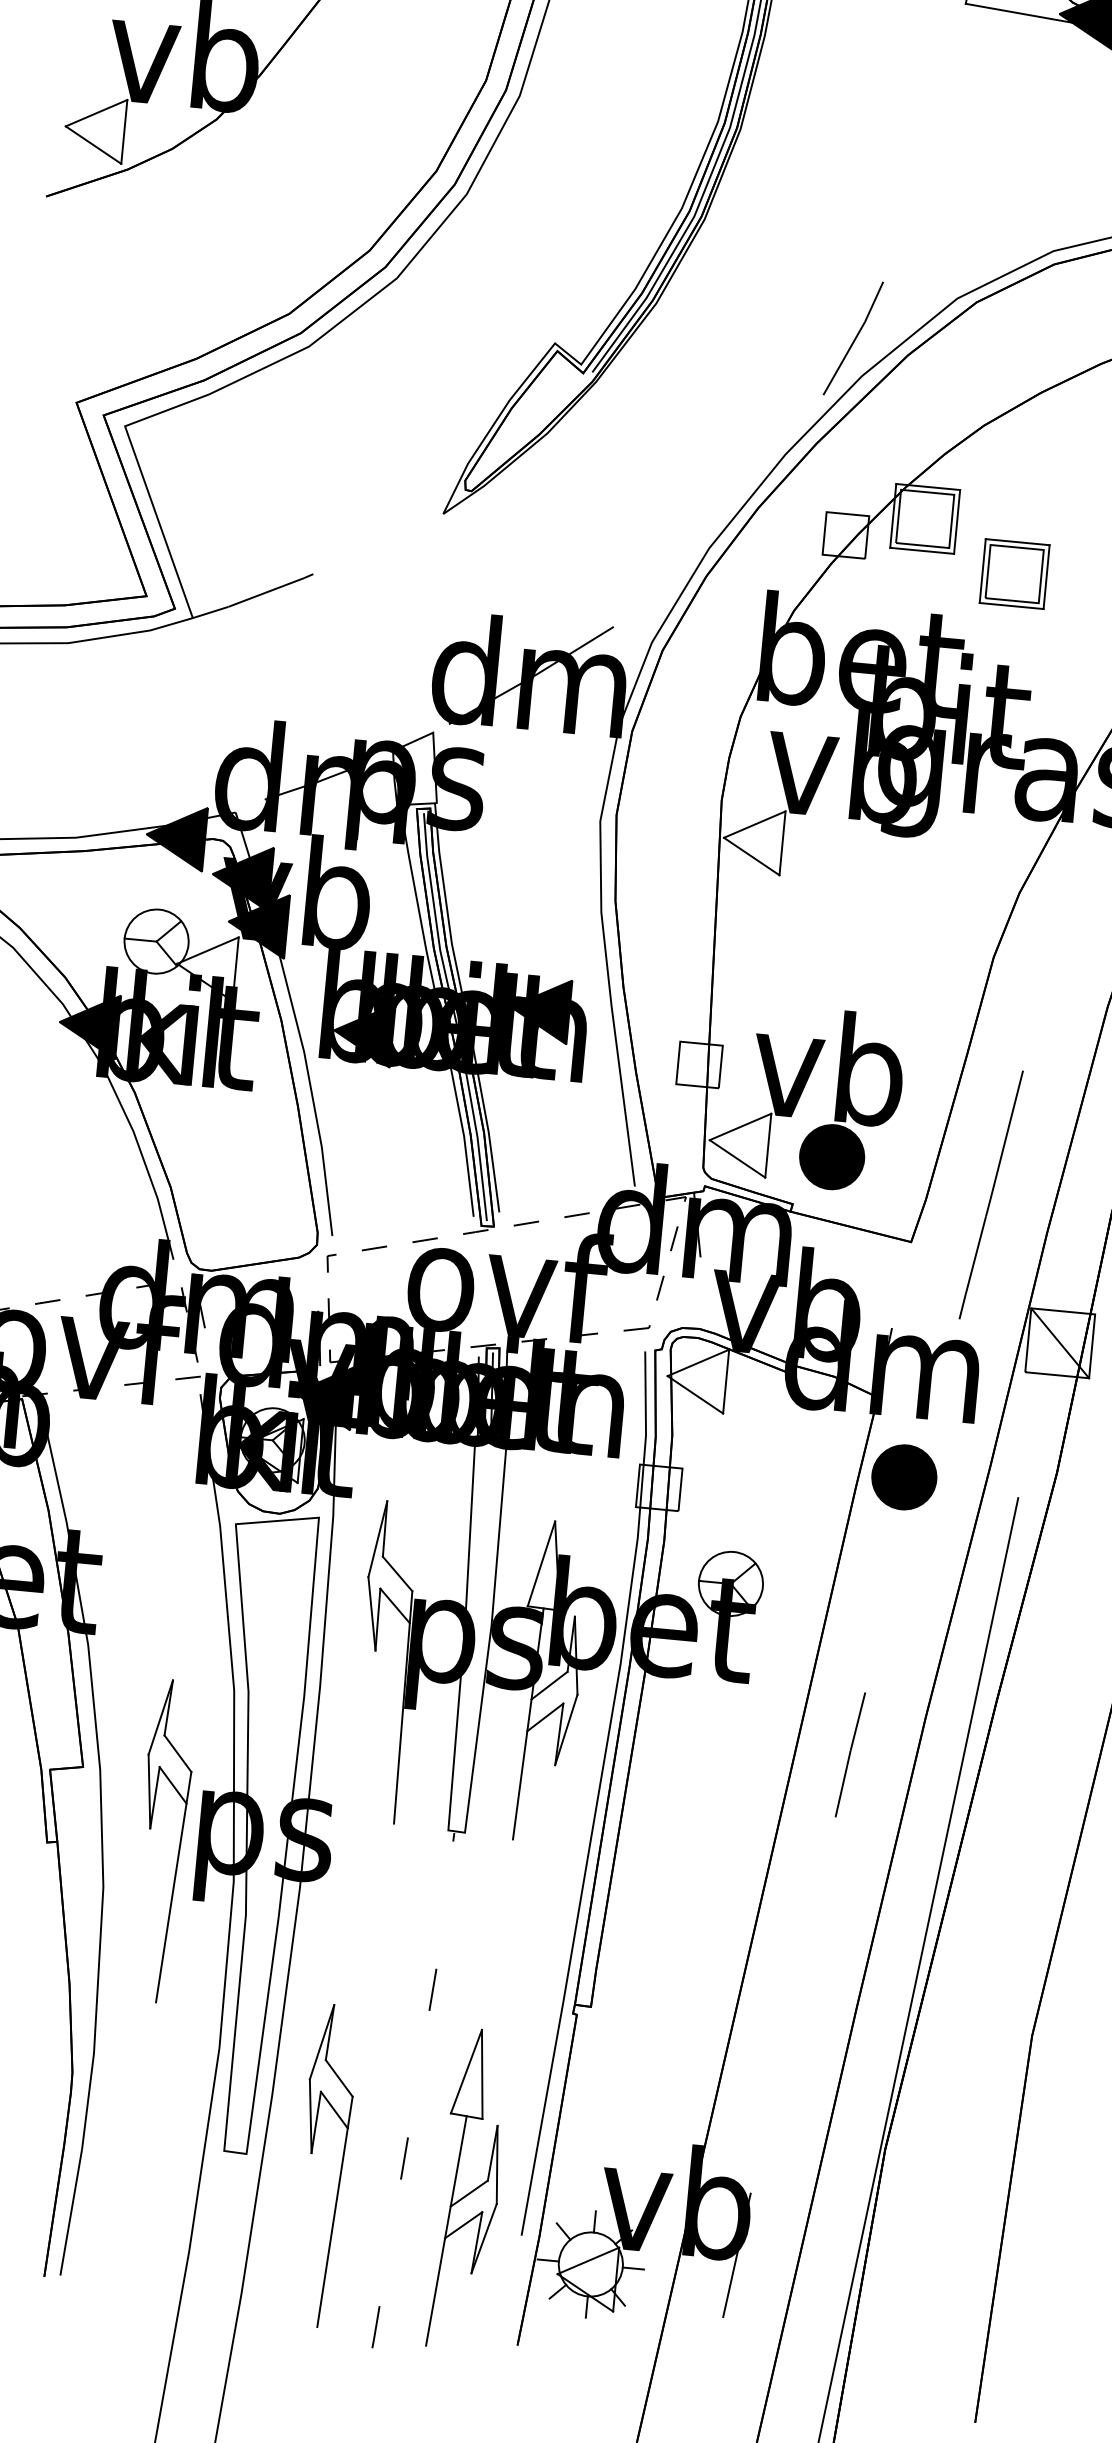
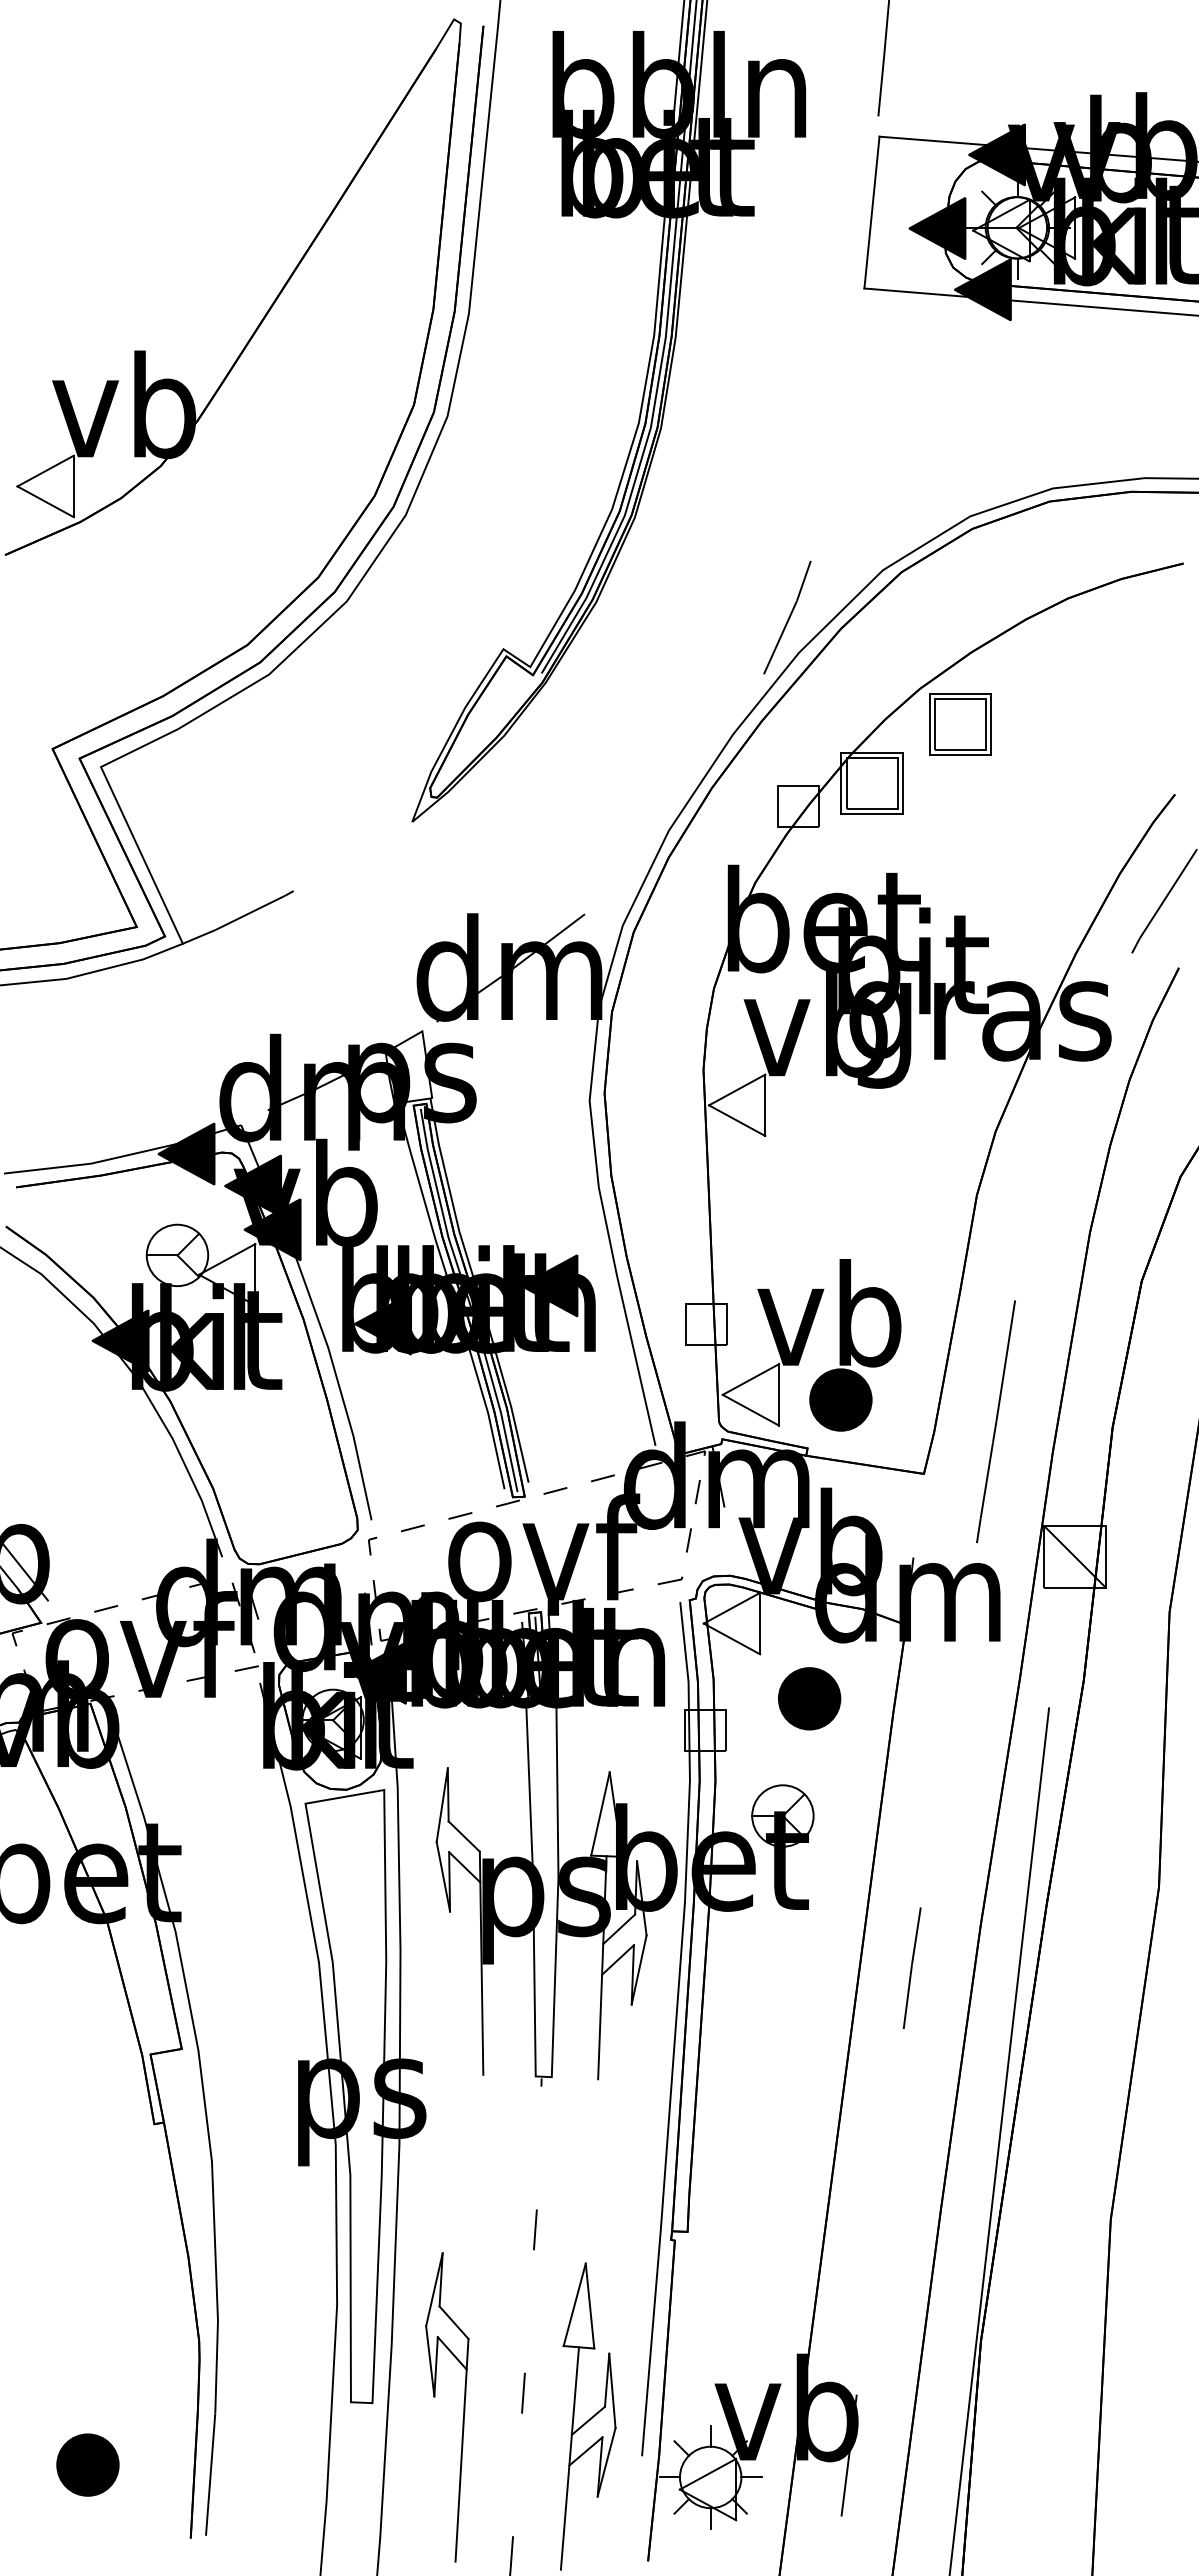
part: (1014, 573) -> (960, 724), moved
part: (904, 1477) -> (809, 1698), moved
part: (151, 1829) -> (252, 2102), removed

